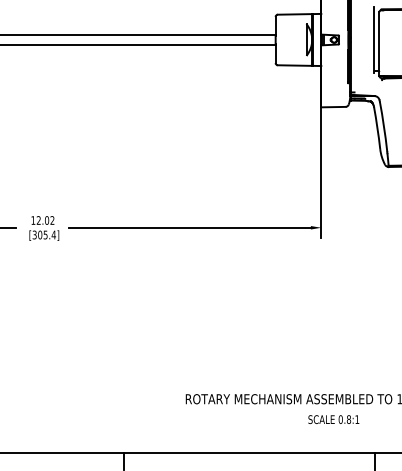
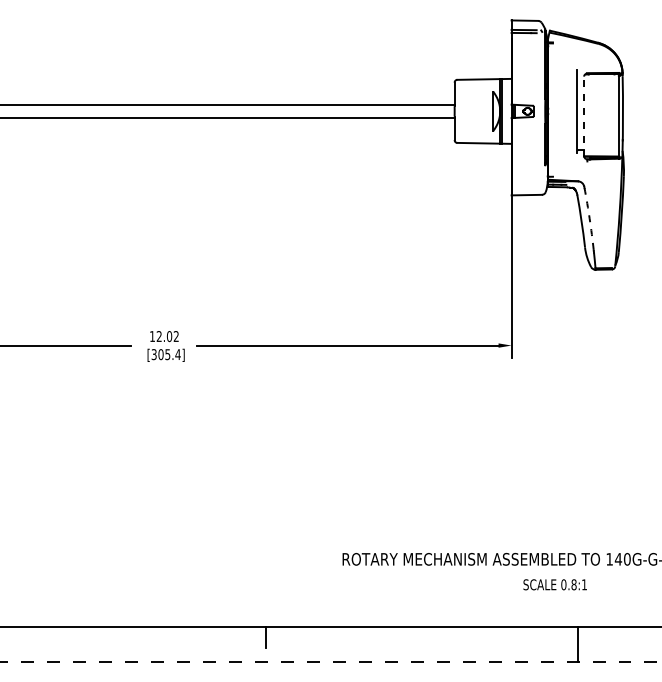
line: (379, 44) -> (584, 116), solid -> dashed
arc: (383, 125) -> (589, 218), solid -> dashed
text: (333, 419) -> (554, 584), moved

